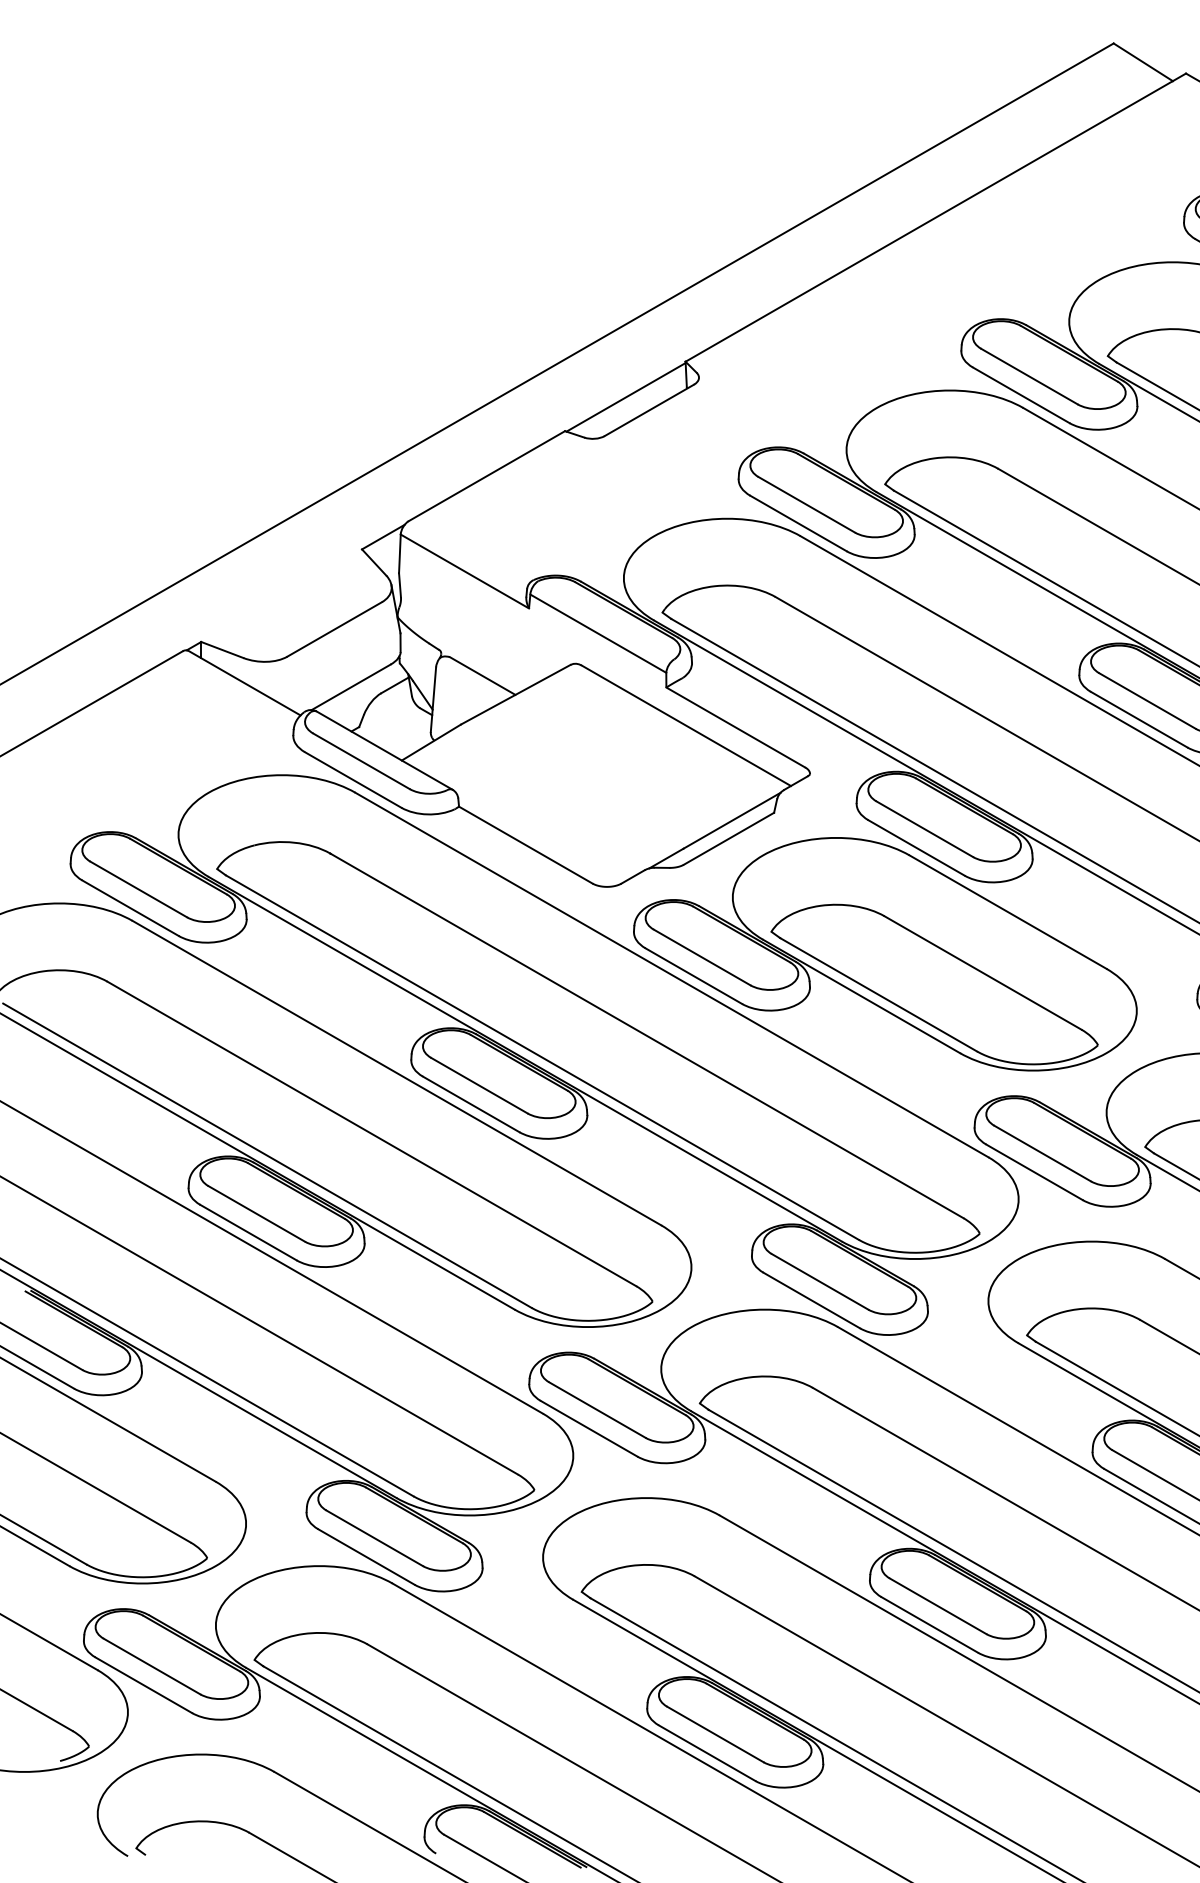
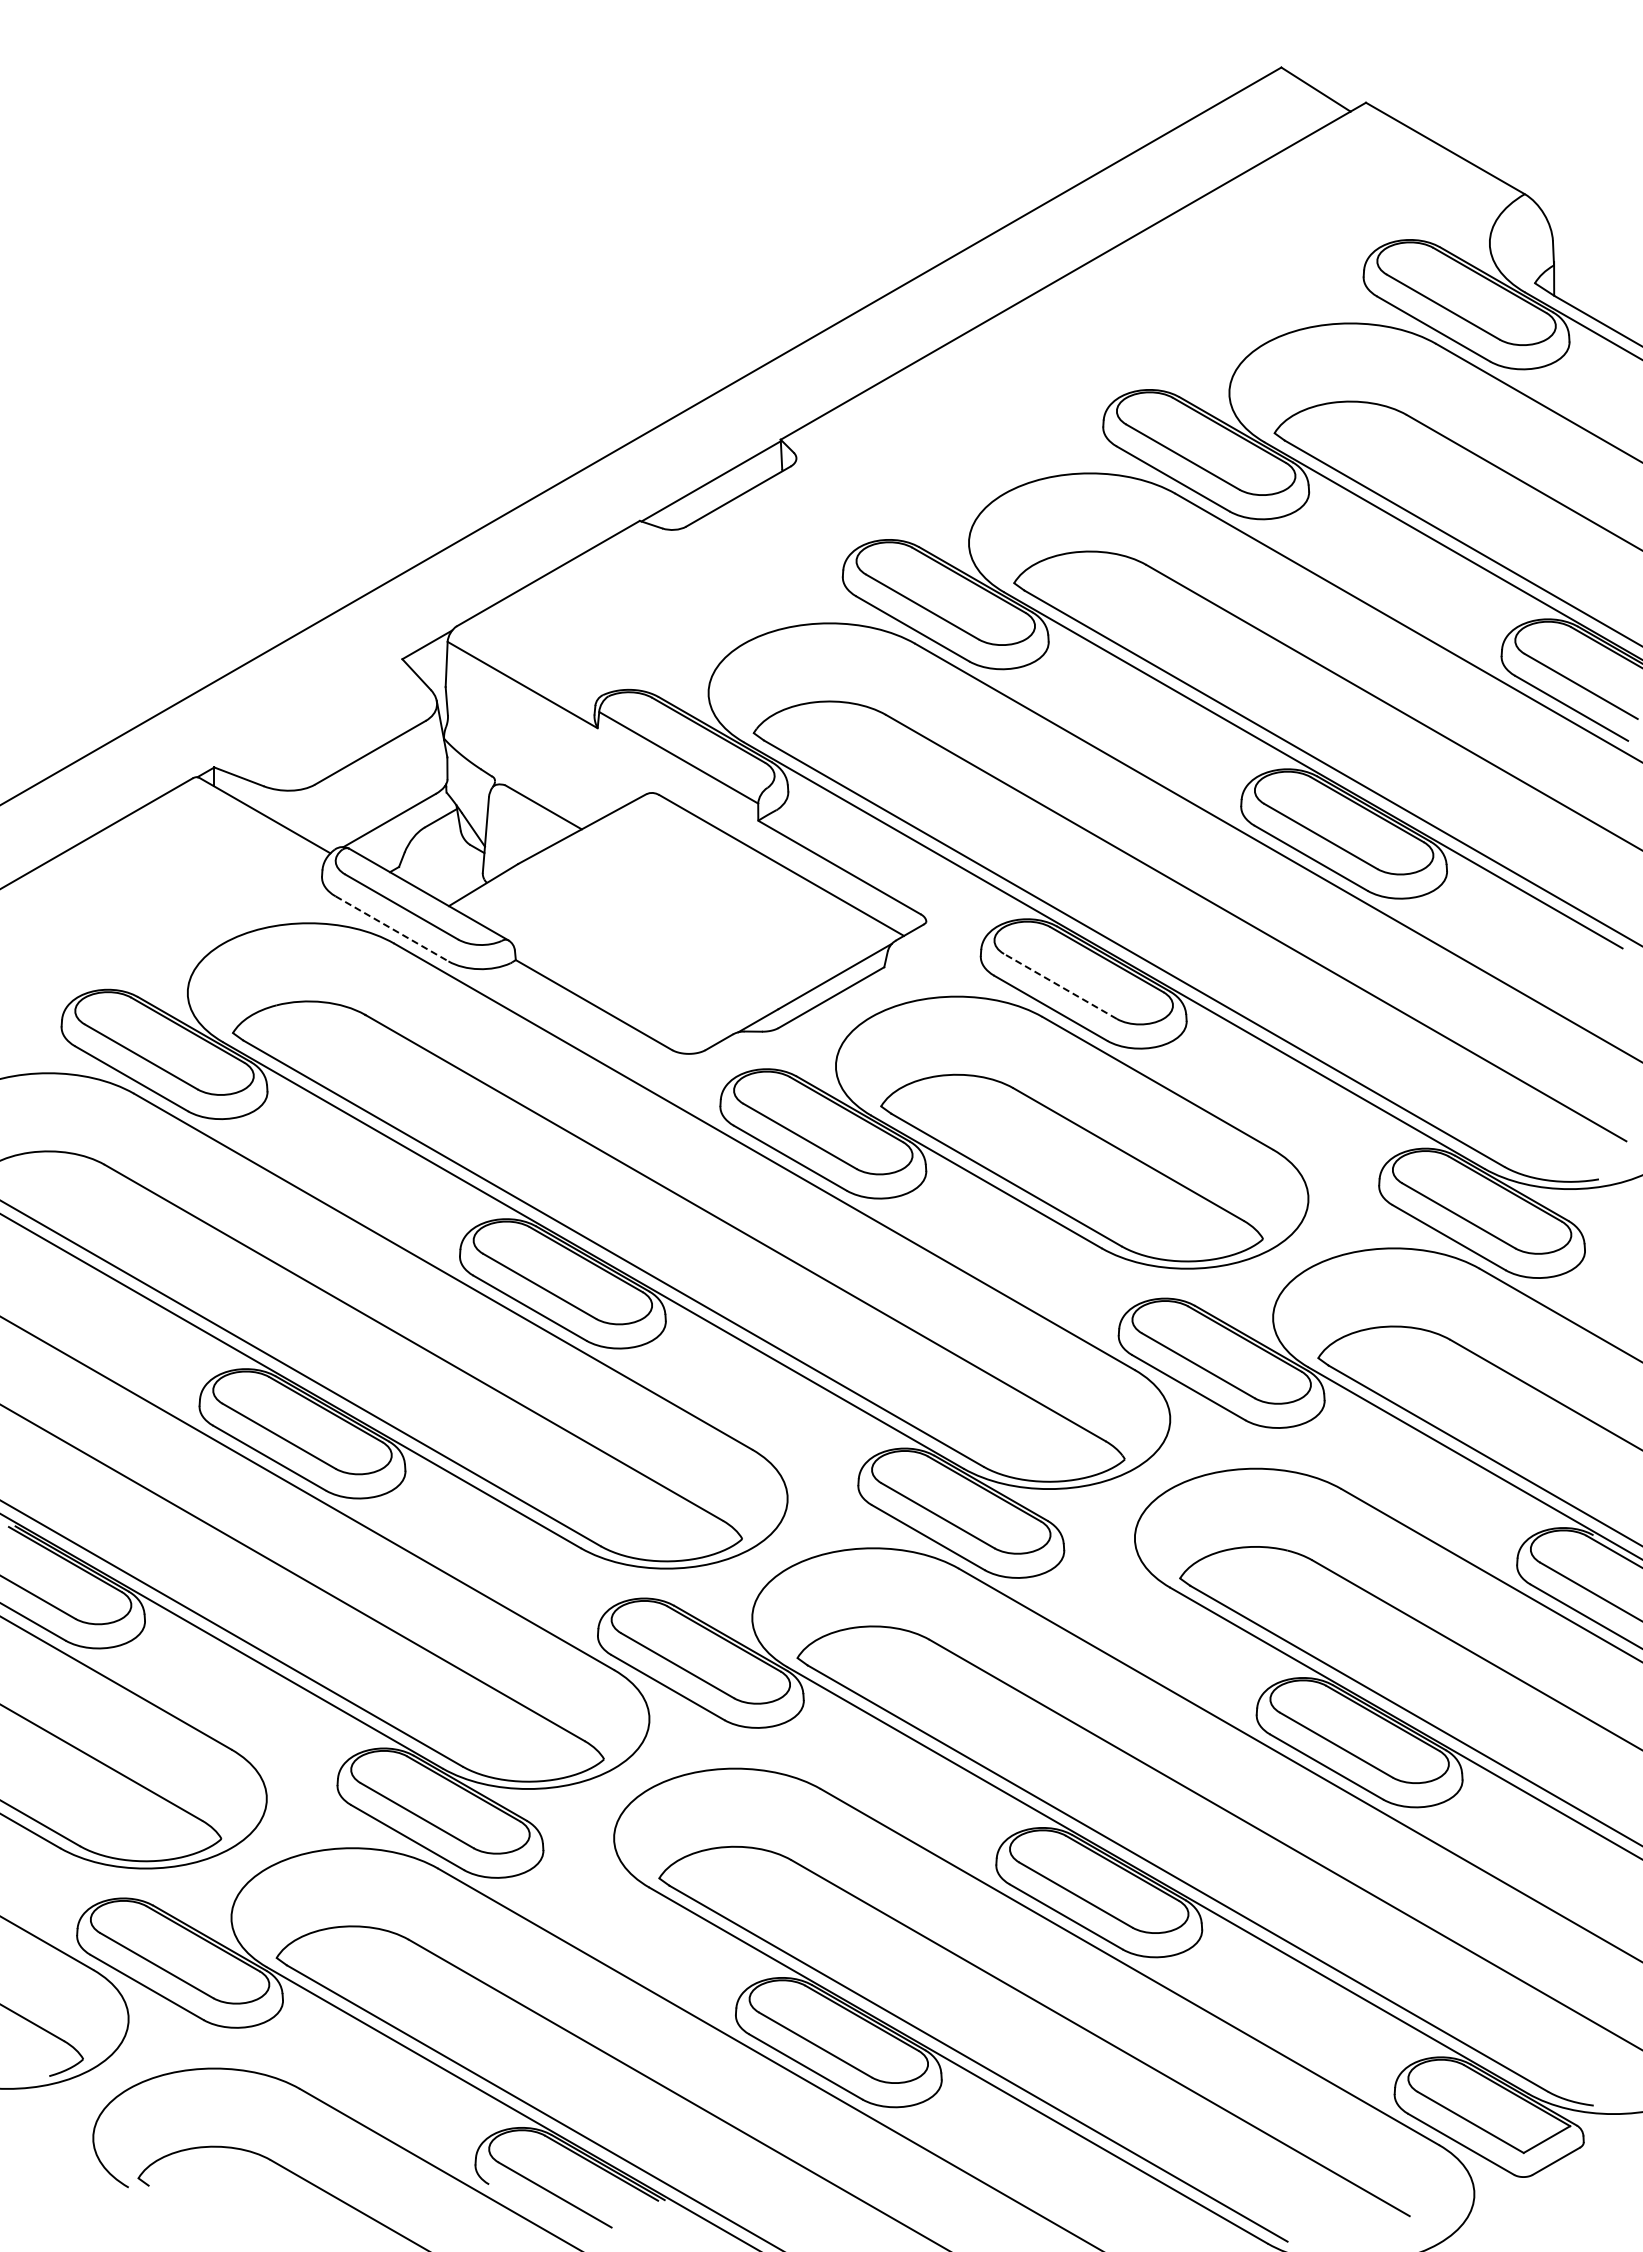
line: (353, 780) -> (392, 929), solid -> dashed
line: (924, 829) -> (1060, 986), solid -> dashed

